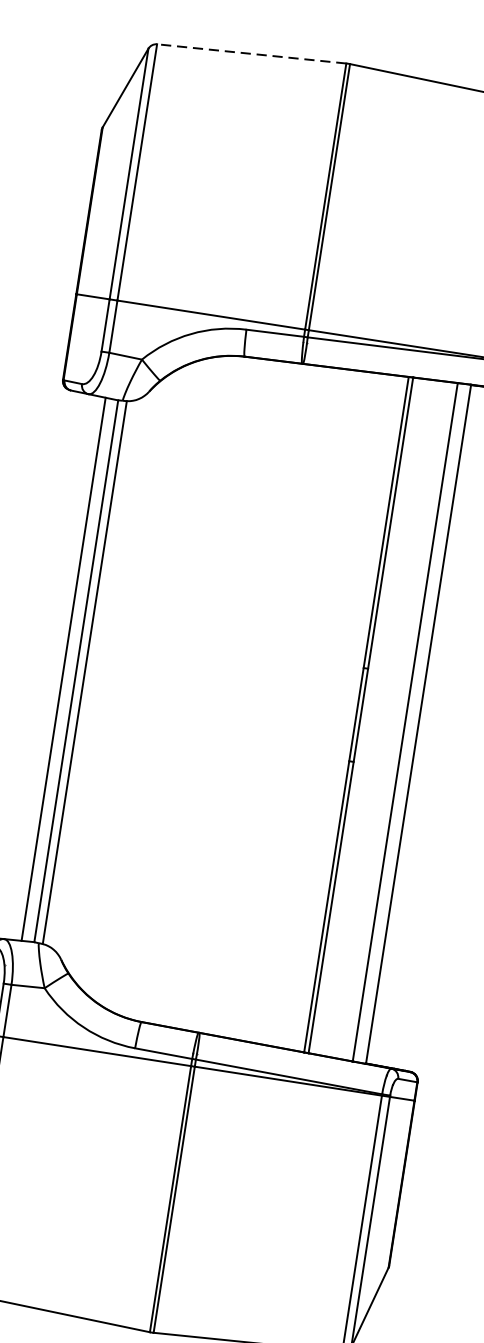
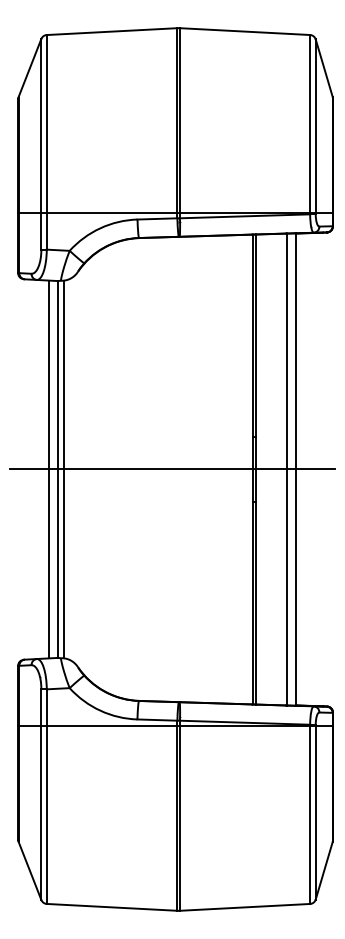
line: (250, 53) -> (111, 31), dashed -> solid
line: (241, 696) -> (172, 469), added

